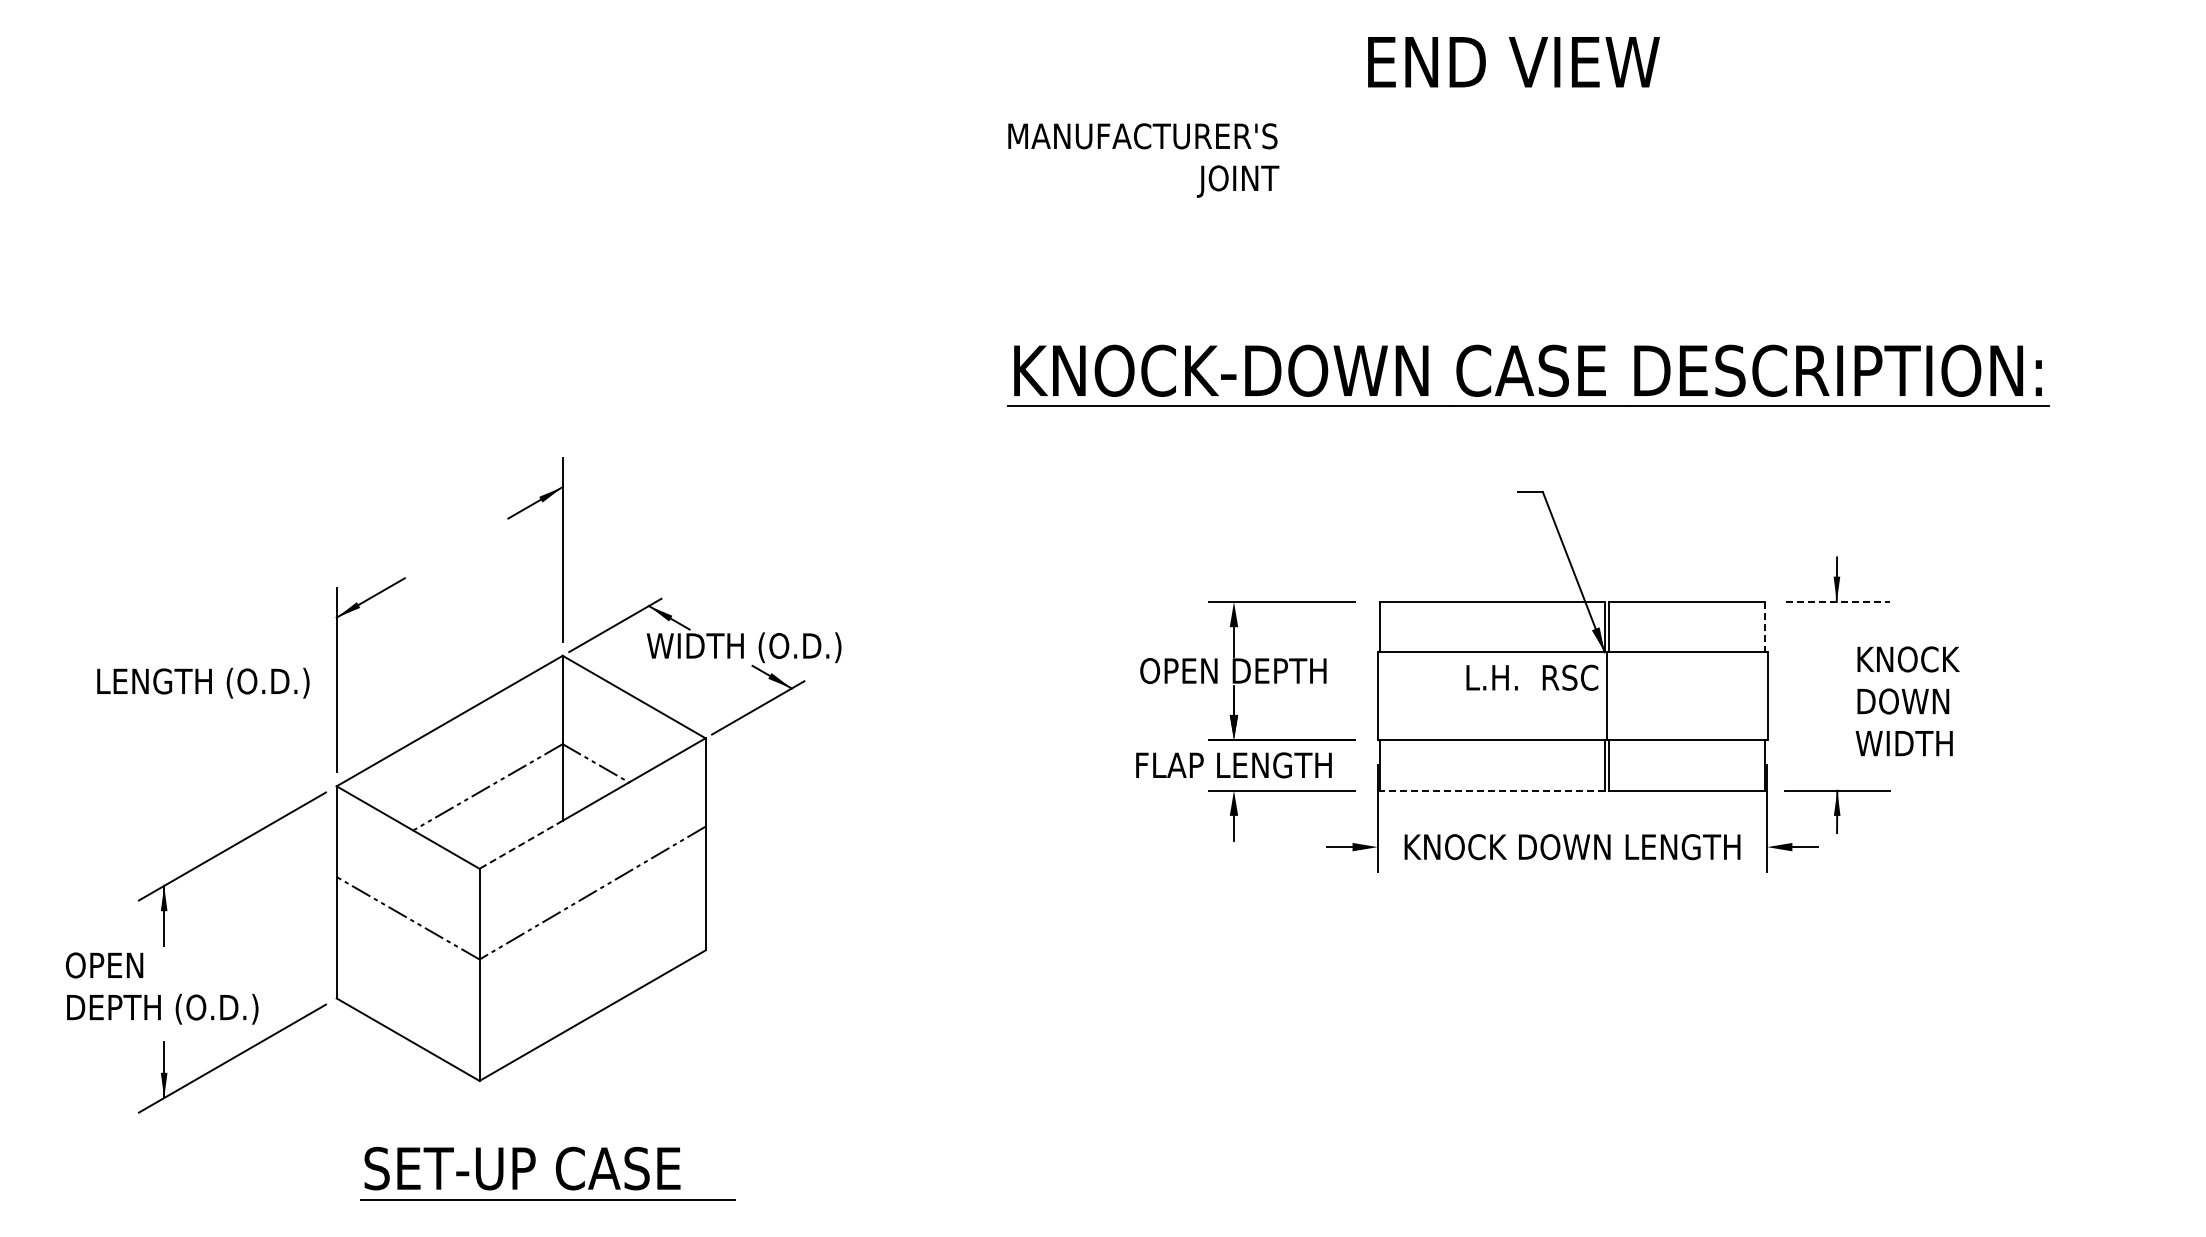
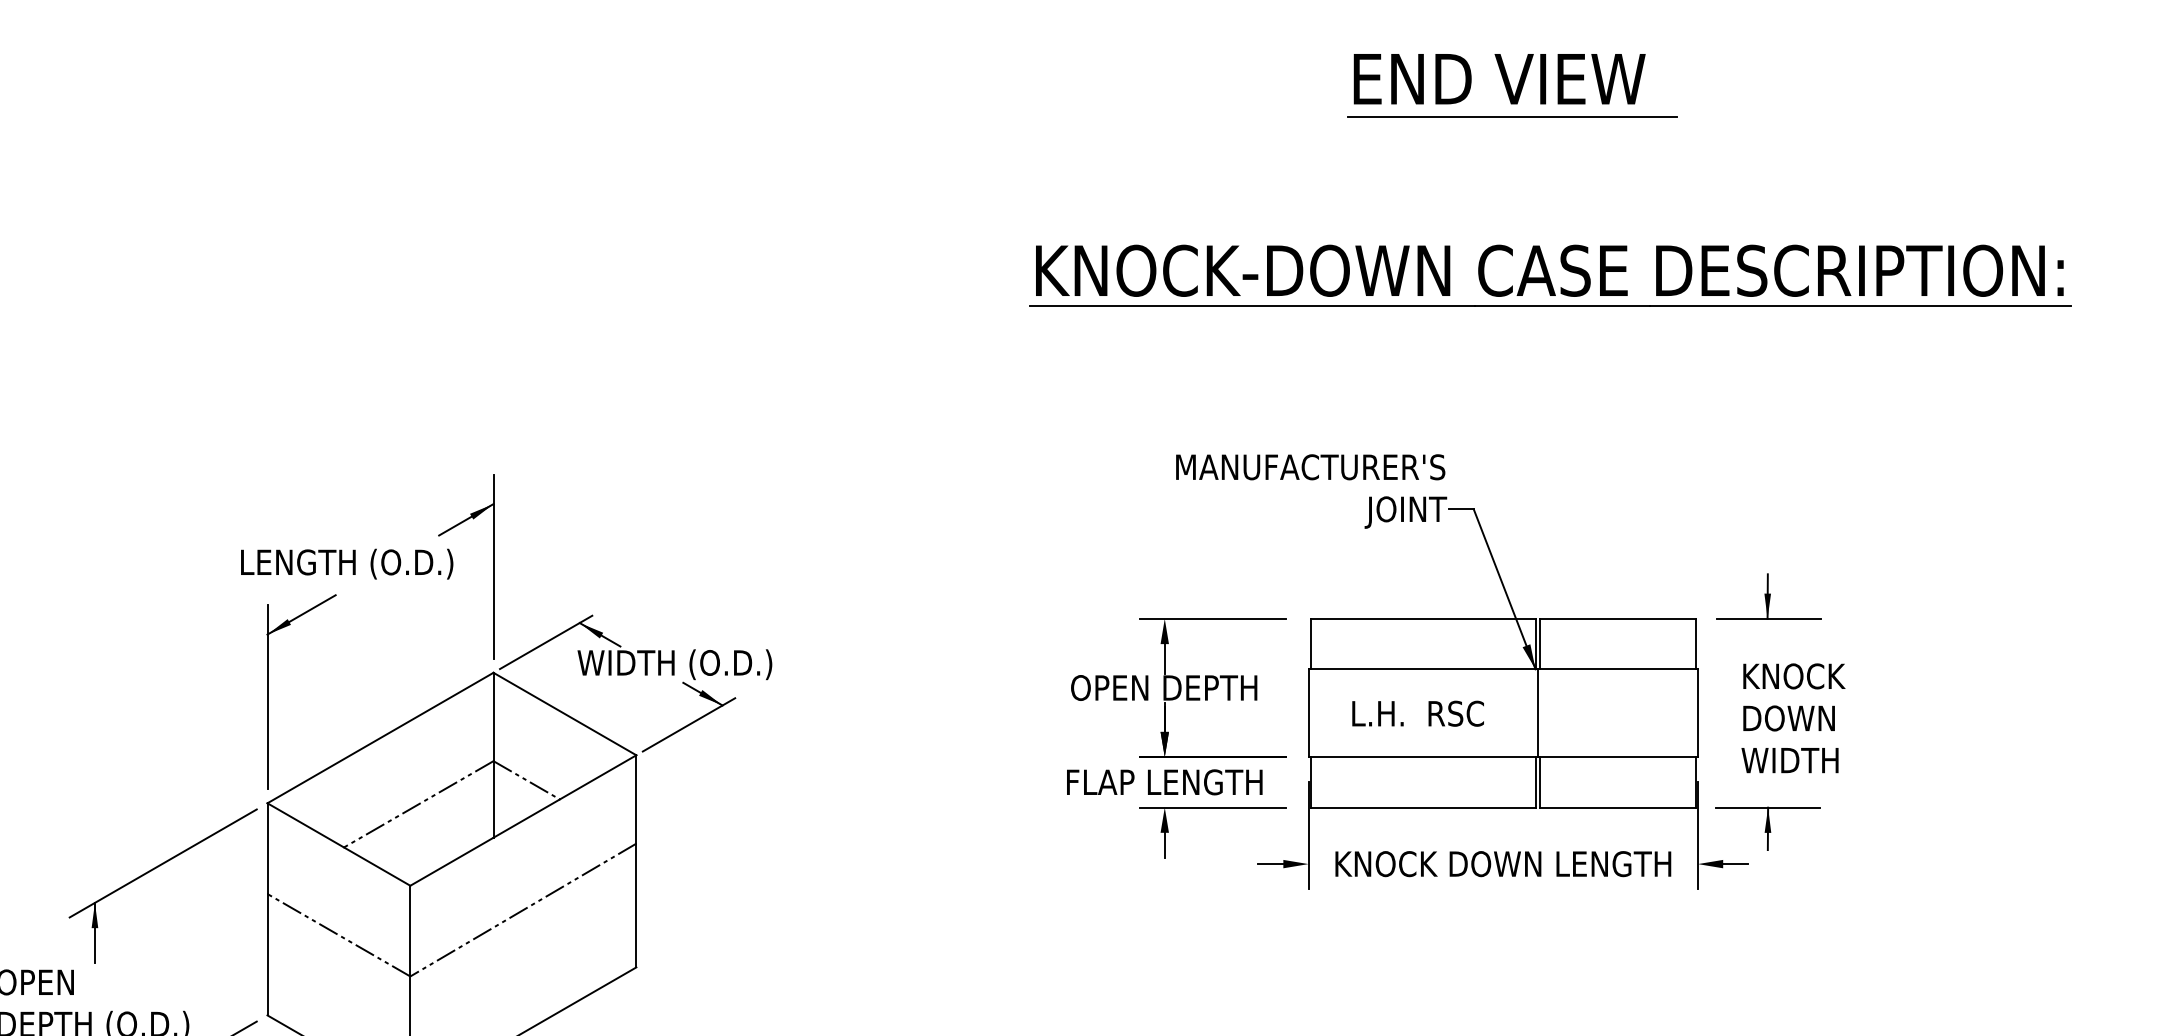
text: (1513, 62) -> (1499, 79), moved
line: (1581, 99) -> (1512, 116), added
text: (1143, 160) -> (1311, 491), moved
part: (1528, 375) -> (1550, 275), moved
line: (1838, 601) -> (1769, 618), dashed -> solid
line: (1765, 627) -> (1696, 644), dashed -> solid
text: (1532, 677) -> (1418, 713), moved
text: (203, 682) -> (347, 563), moved
text: (1907, 701) -> (1793, 718), moved
line: (1491, 790) -> (1422, 807), dashed -> solid
line: (520, 845) -> (451, 862), dashed -> solid

